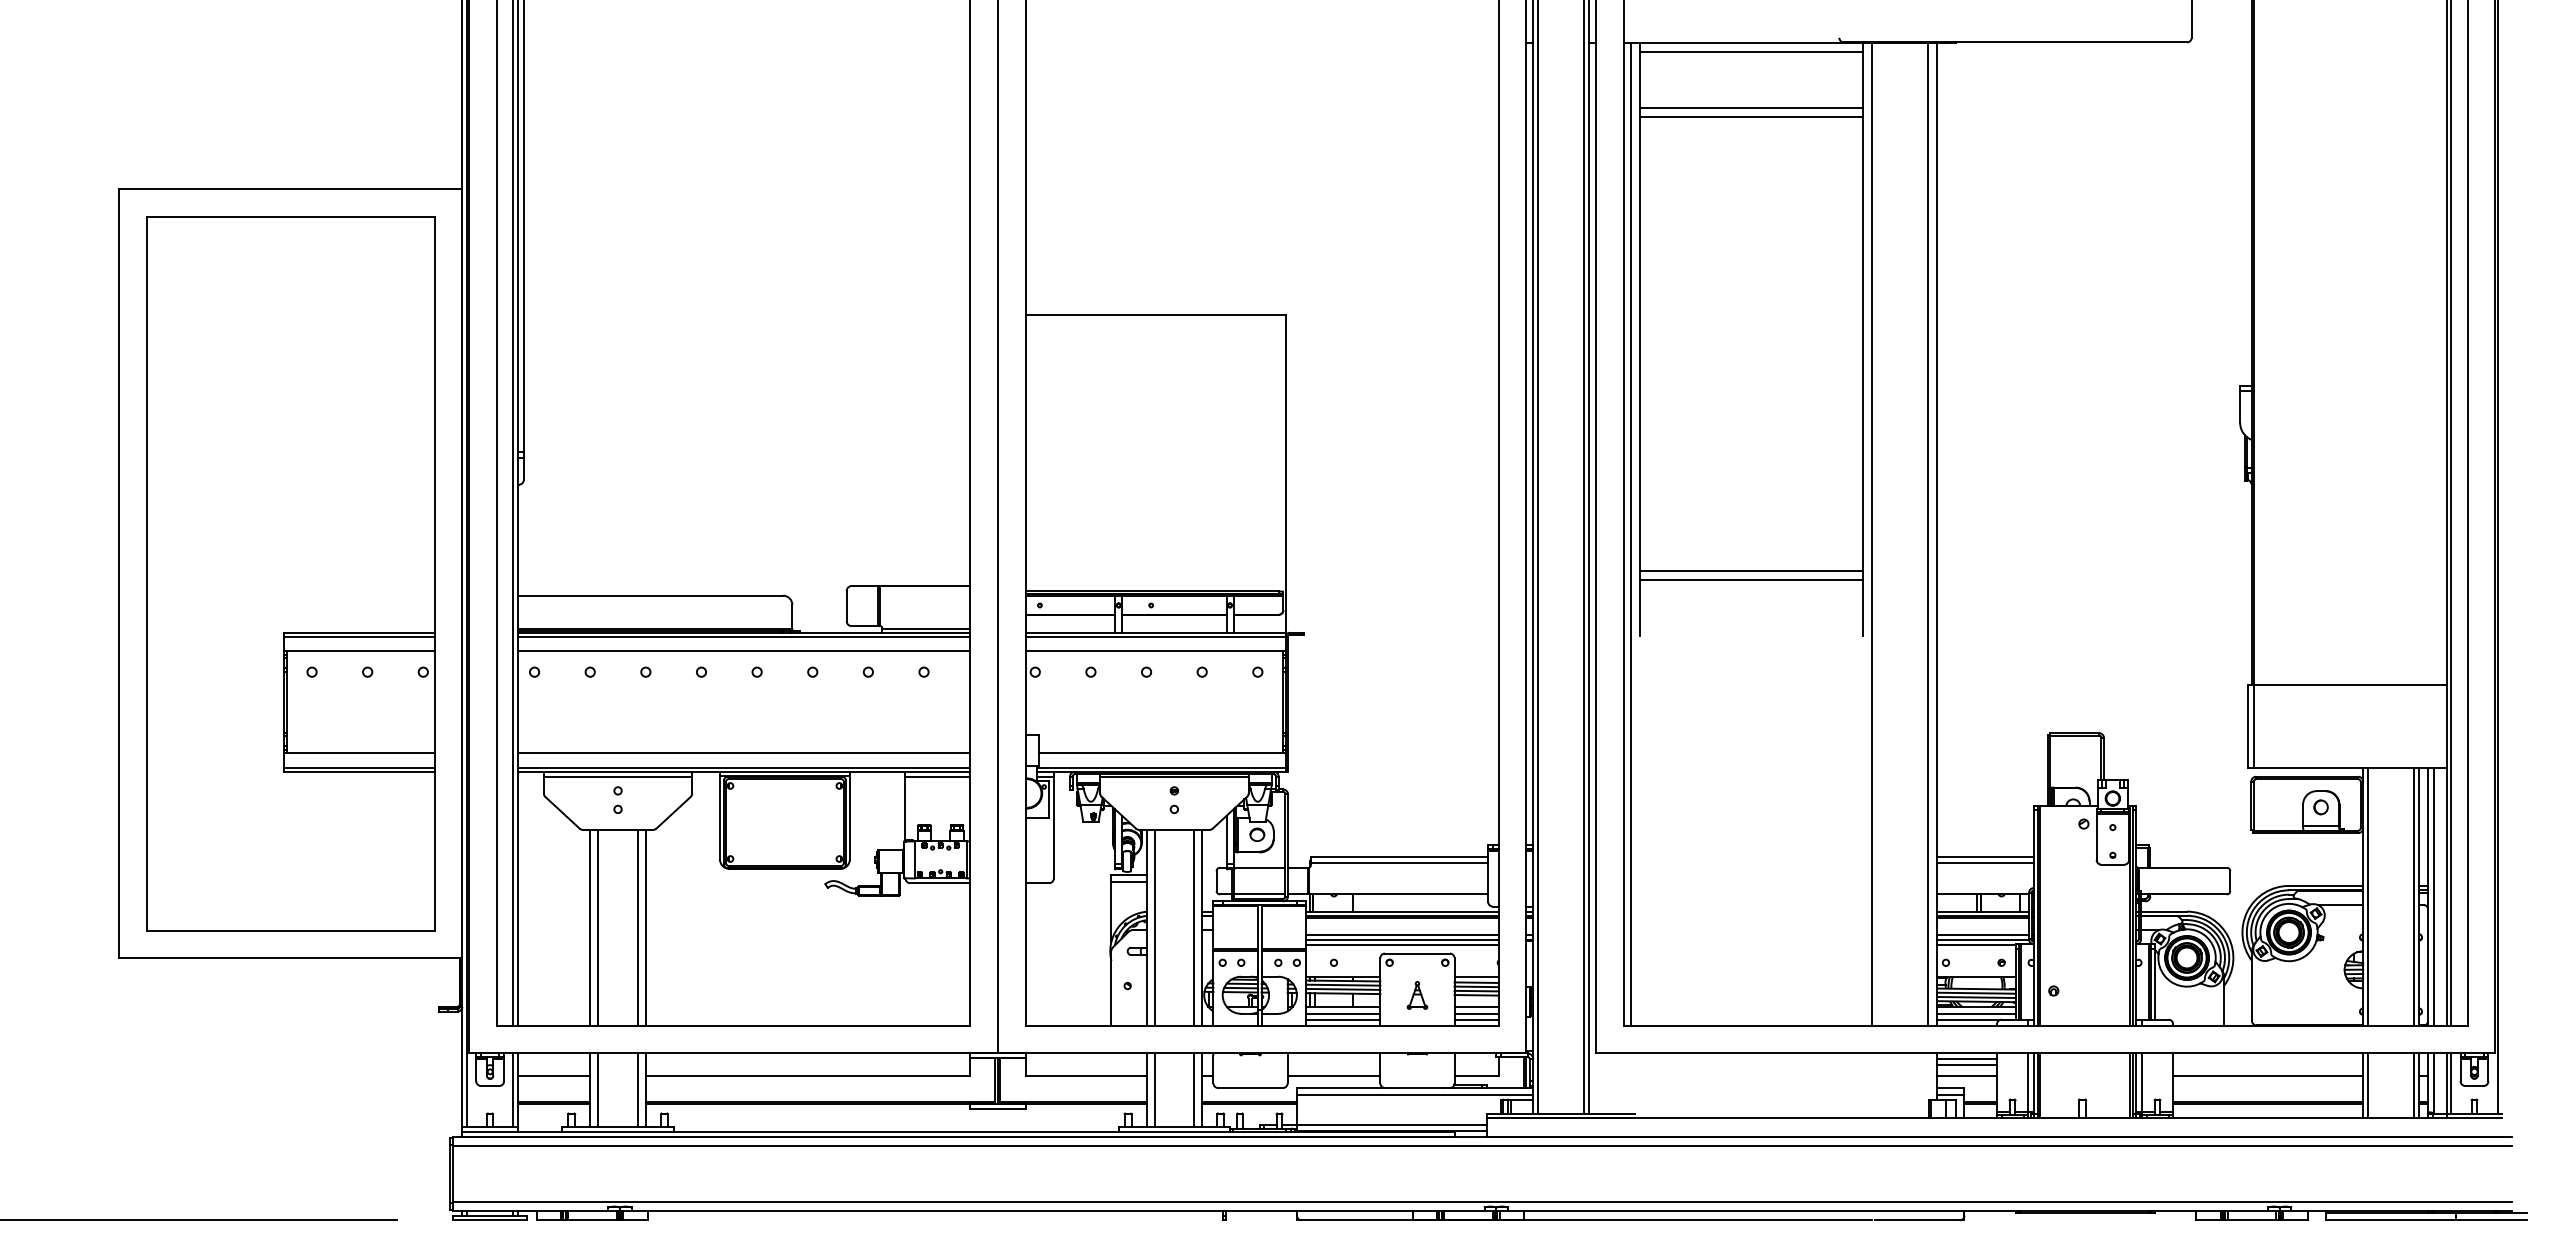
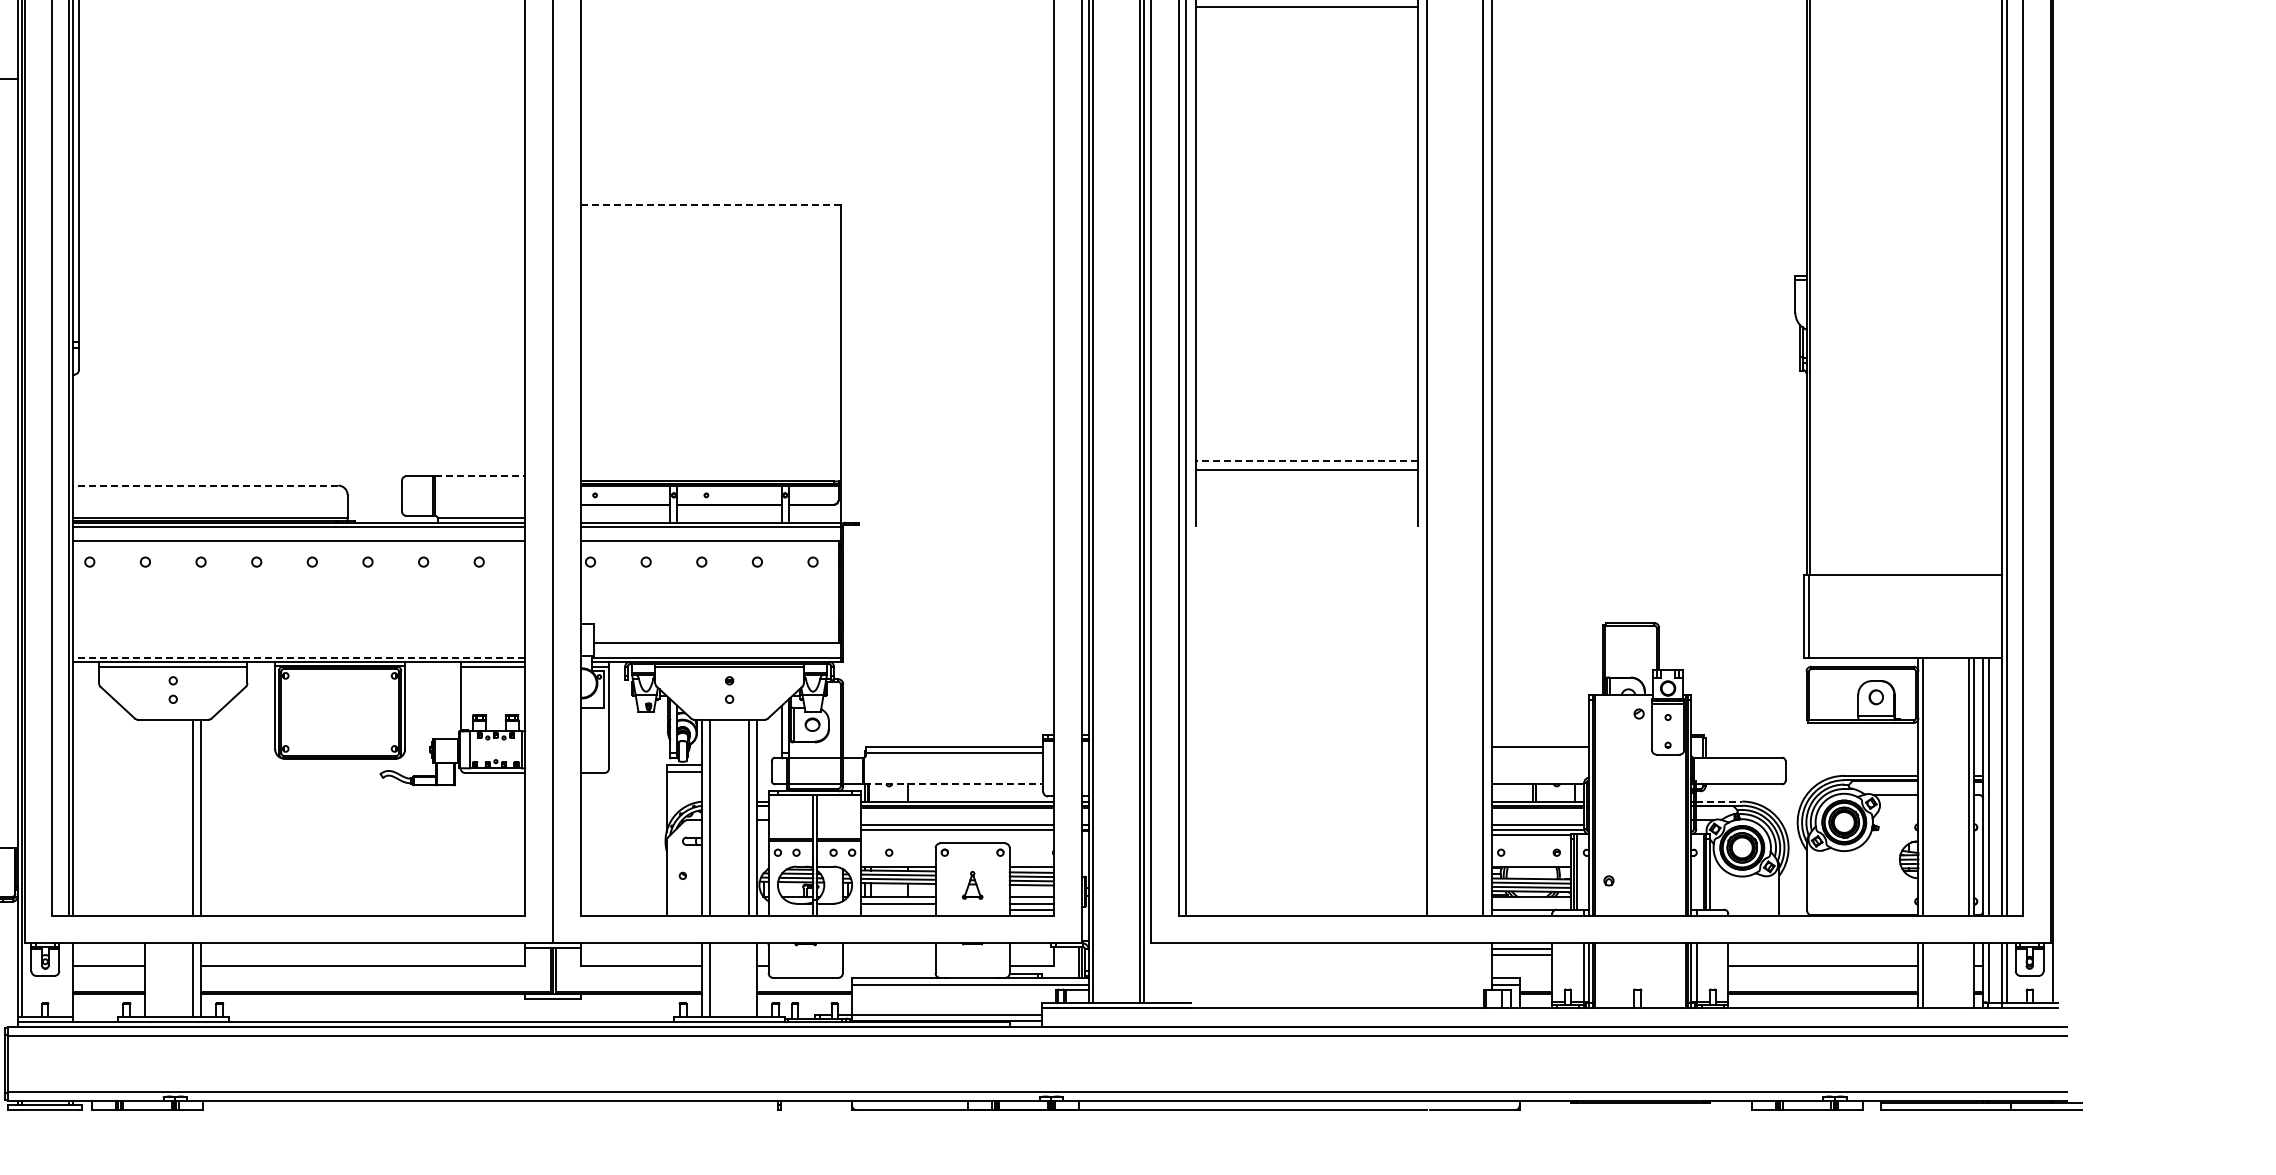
line: (1155, 314) -> (710, 204), solid -> dashed
line: (1751, 571) -> (1306, 461), solid -> dashed
line: (925, 586) -> (480, 476), solid -> dashed
line: (650, 595) -> (205, 485), solid -> dashed
line: (744, 753) -> (299, 643), removed
line: (743, 767) -> (298, 657), solid -> dashed
line: (1985, 863) -> (1540, 753), removed
line: (1398, 894) -> (953, 784), solid -> dashed
line: (2164, 911) -> (1719, 801), solid -> dashed
line: (590, 927) -> (145, 817), removed
line: (598, 927) -> (153, 817), removed
line: (1402, 945) -> (957, 835), removed
line: (1976, 1013) -> (1531, 903), removed
line: (1343, 1019) -> (898, 909), removed
line: (1333, 1076) -> (888, 966), removed
line: (1966, 1076) -> (1521, 966), removed
line: (2414, 1085) -> (1969, 975), removed
line: (513, 1090) -> (68, 980), removed
line: (598, 1090) -> (153, 980), removed
line: (1194, 1090) -> (749, 980), removed

